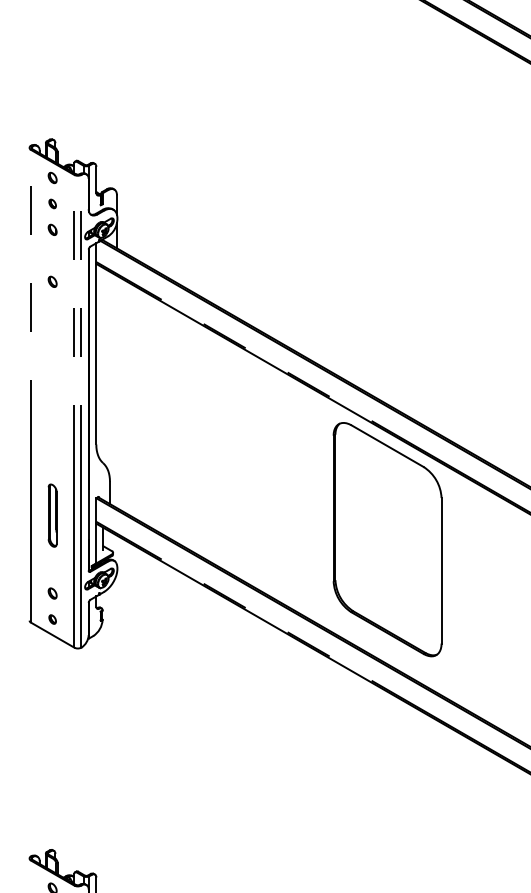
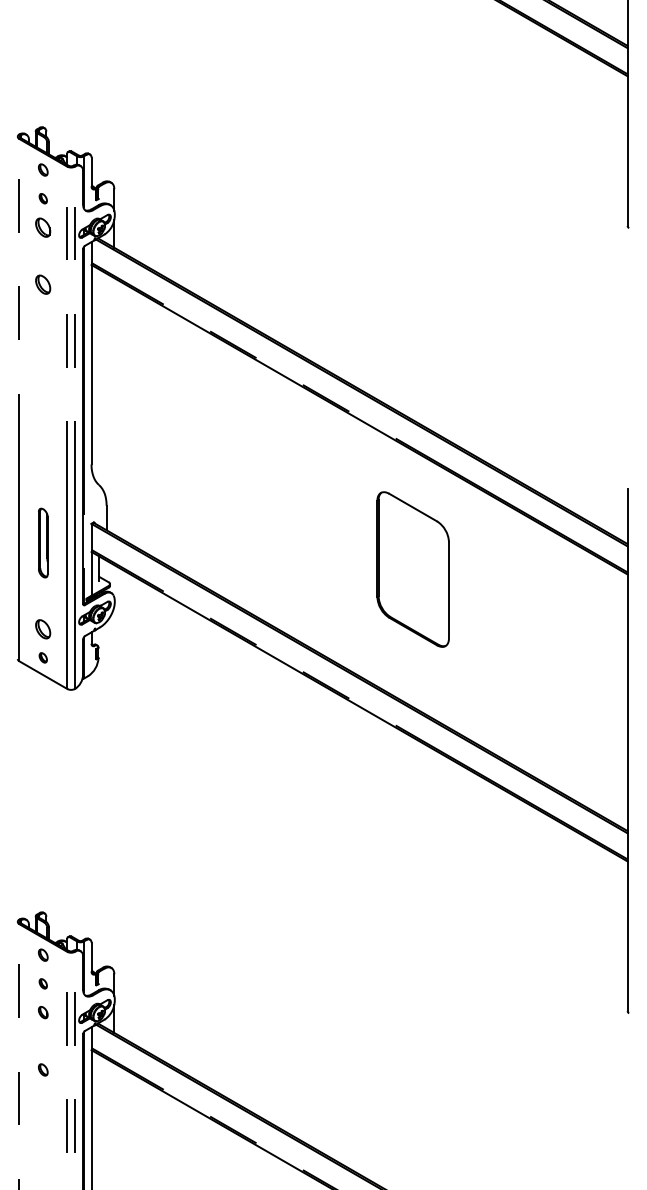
part: (52, 229) -> (43, 226), size x1.6
part: (52, 281) -> (43, 284), size x1.6
part: (386, 539) -> (412, 569), size x0.6
part: (52, 592) -> (43, 628), size x1.6

